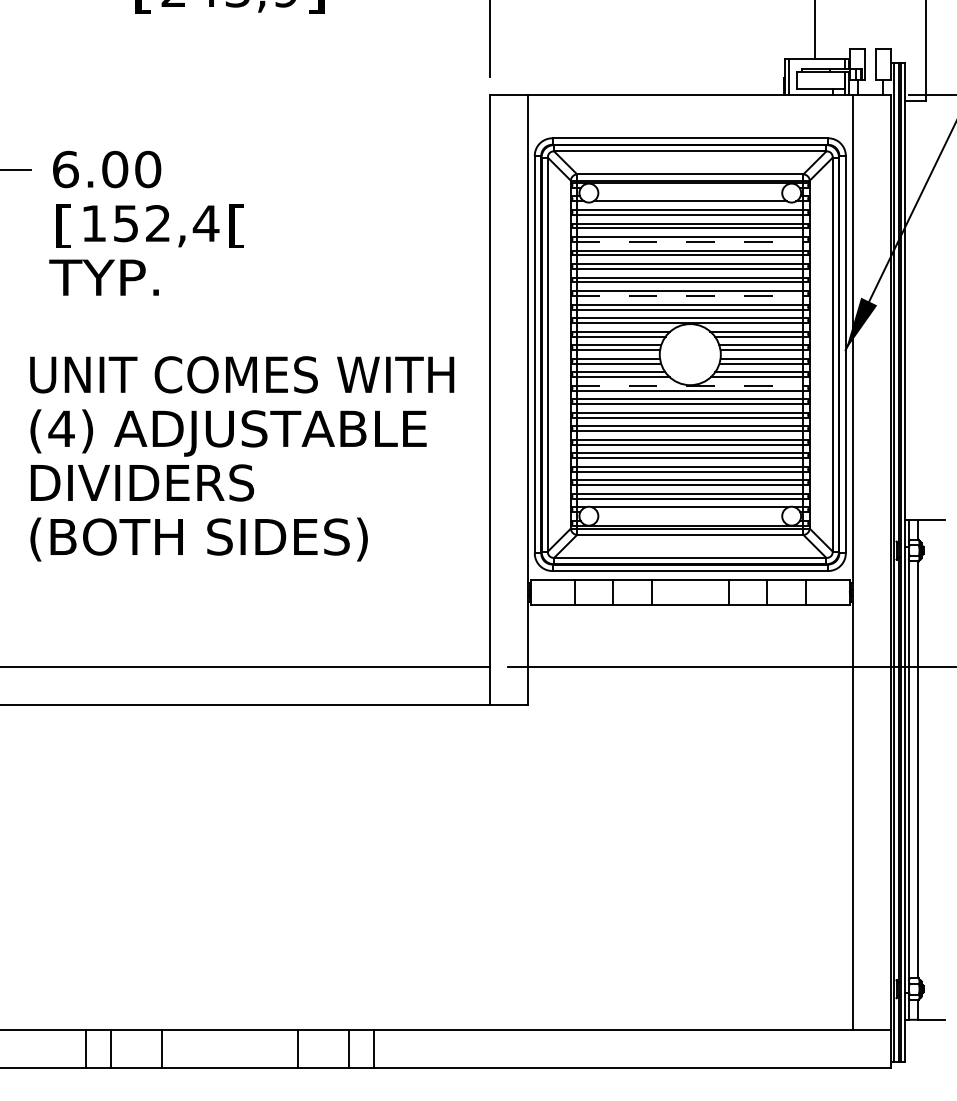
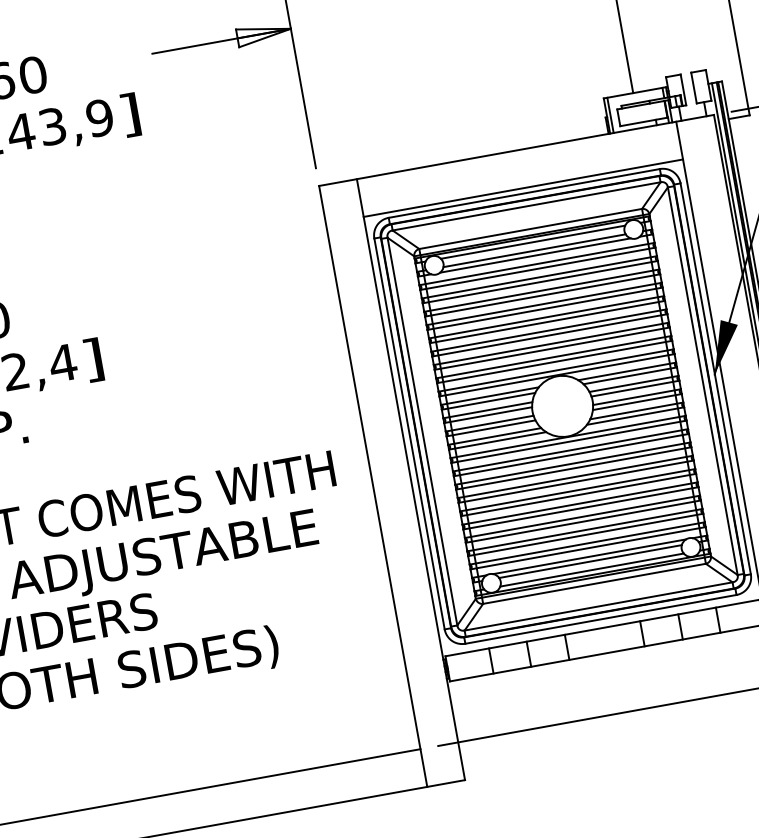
line: (690, 132) -> (523, 187), added
line: (689, 187) -> (532, 242), added
line: (689, 196) -> (533, 250), added
text: (236, 225) -> (93, 359), [ -> ]
line: (690, 241) -> (542, 295), dashed -> solid
line: (690, 295) -> (552, 348), dashed -> solid
line: (690, 385) -> (568, 436), dashed -> solid
line: (690, 512) -> (590, 561), added
line: (690, 520) -> (592, 569), added

